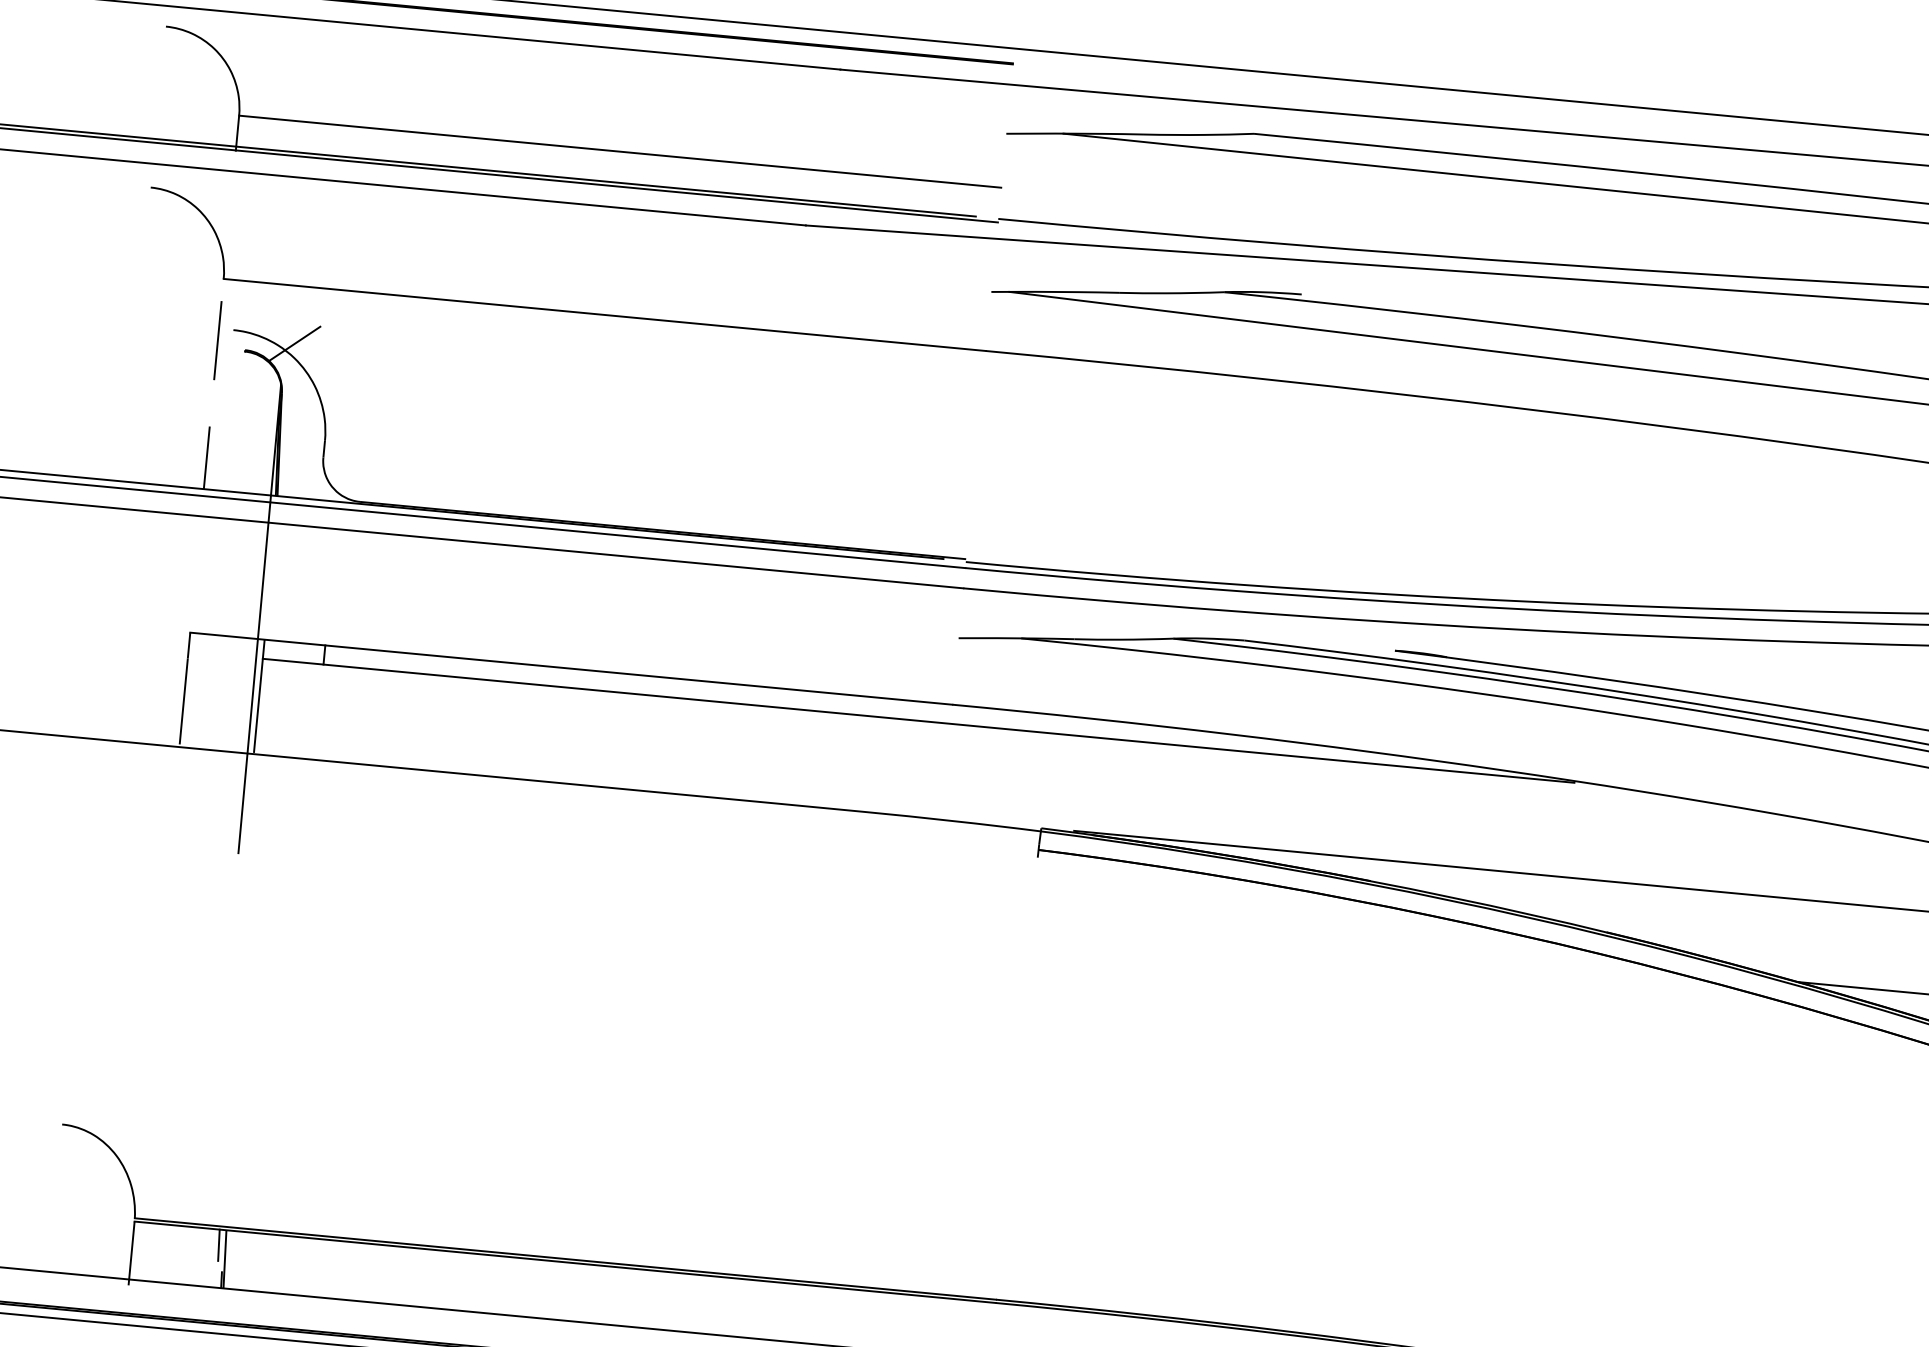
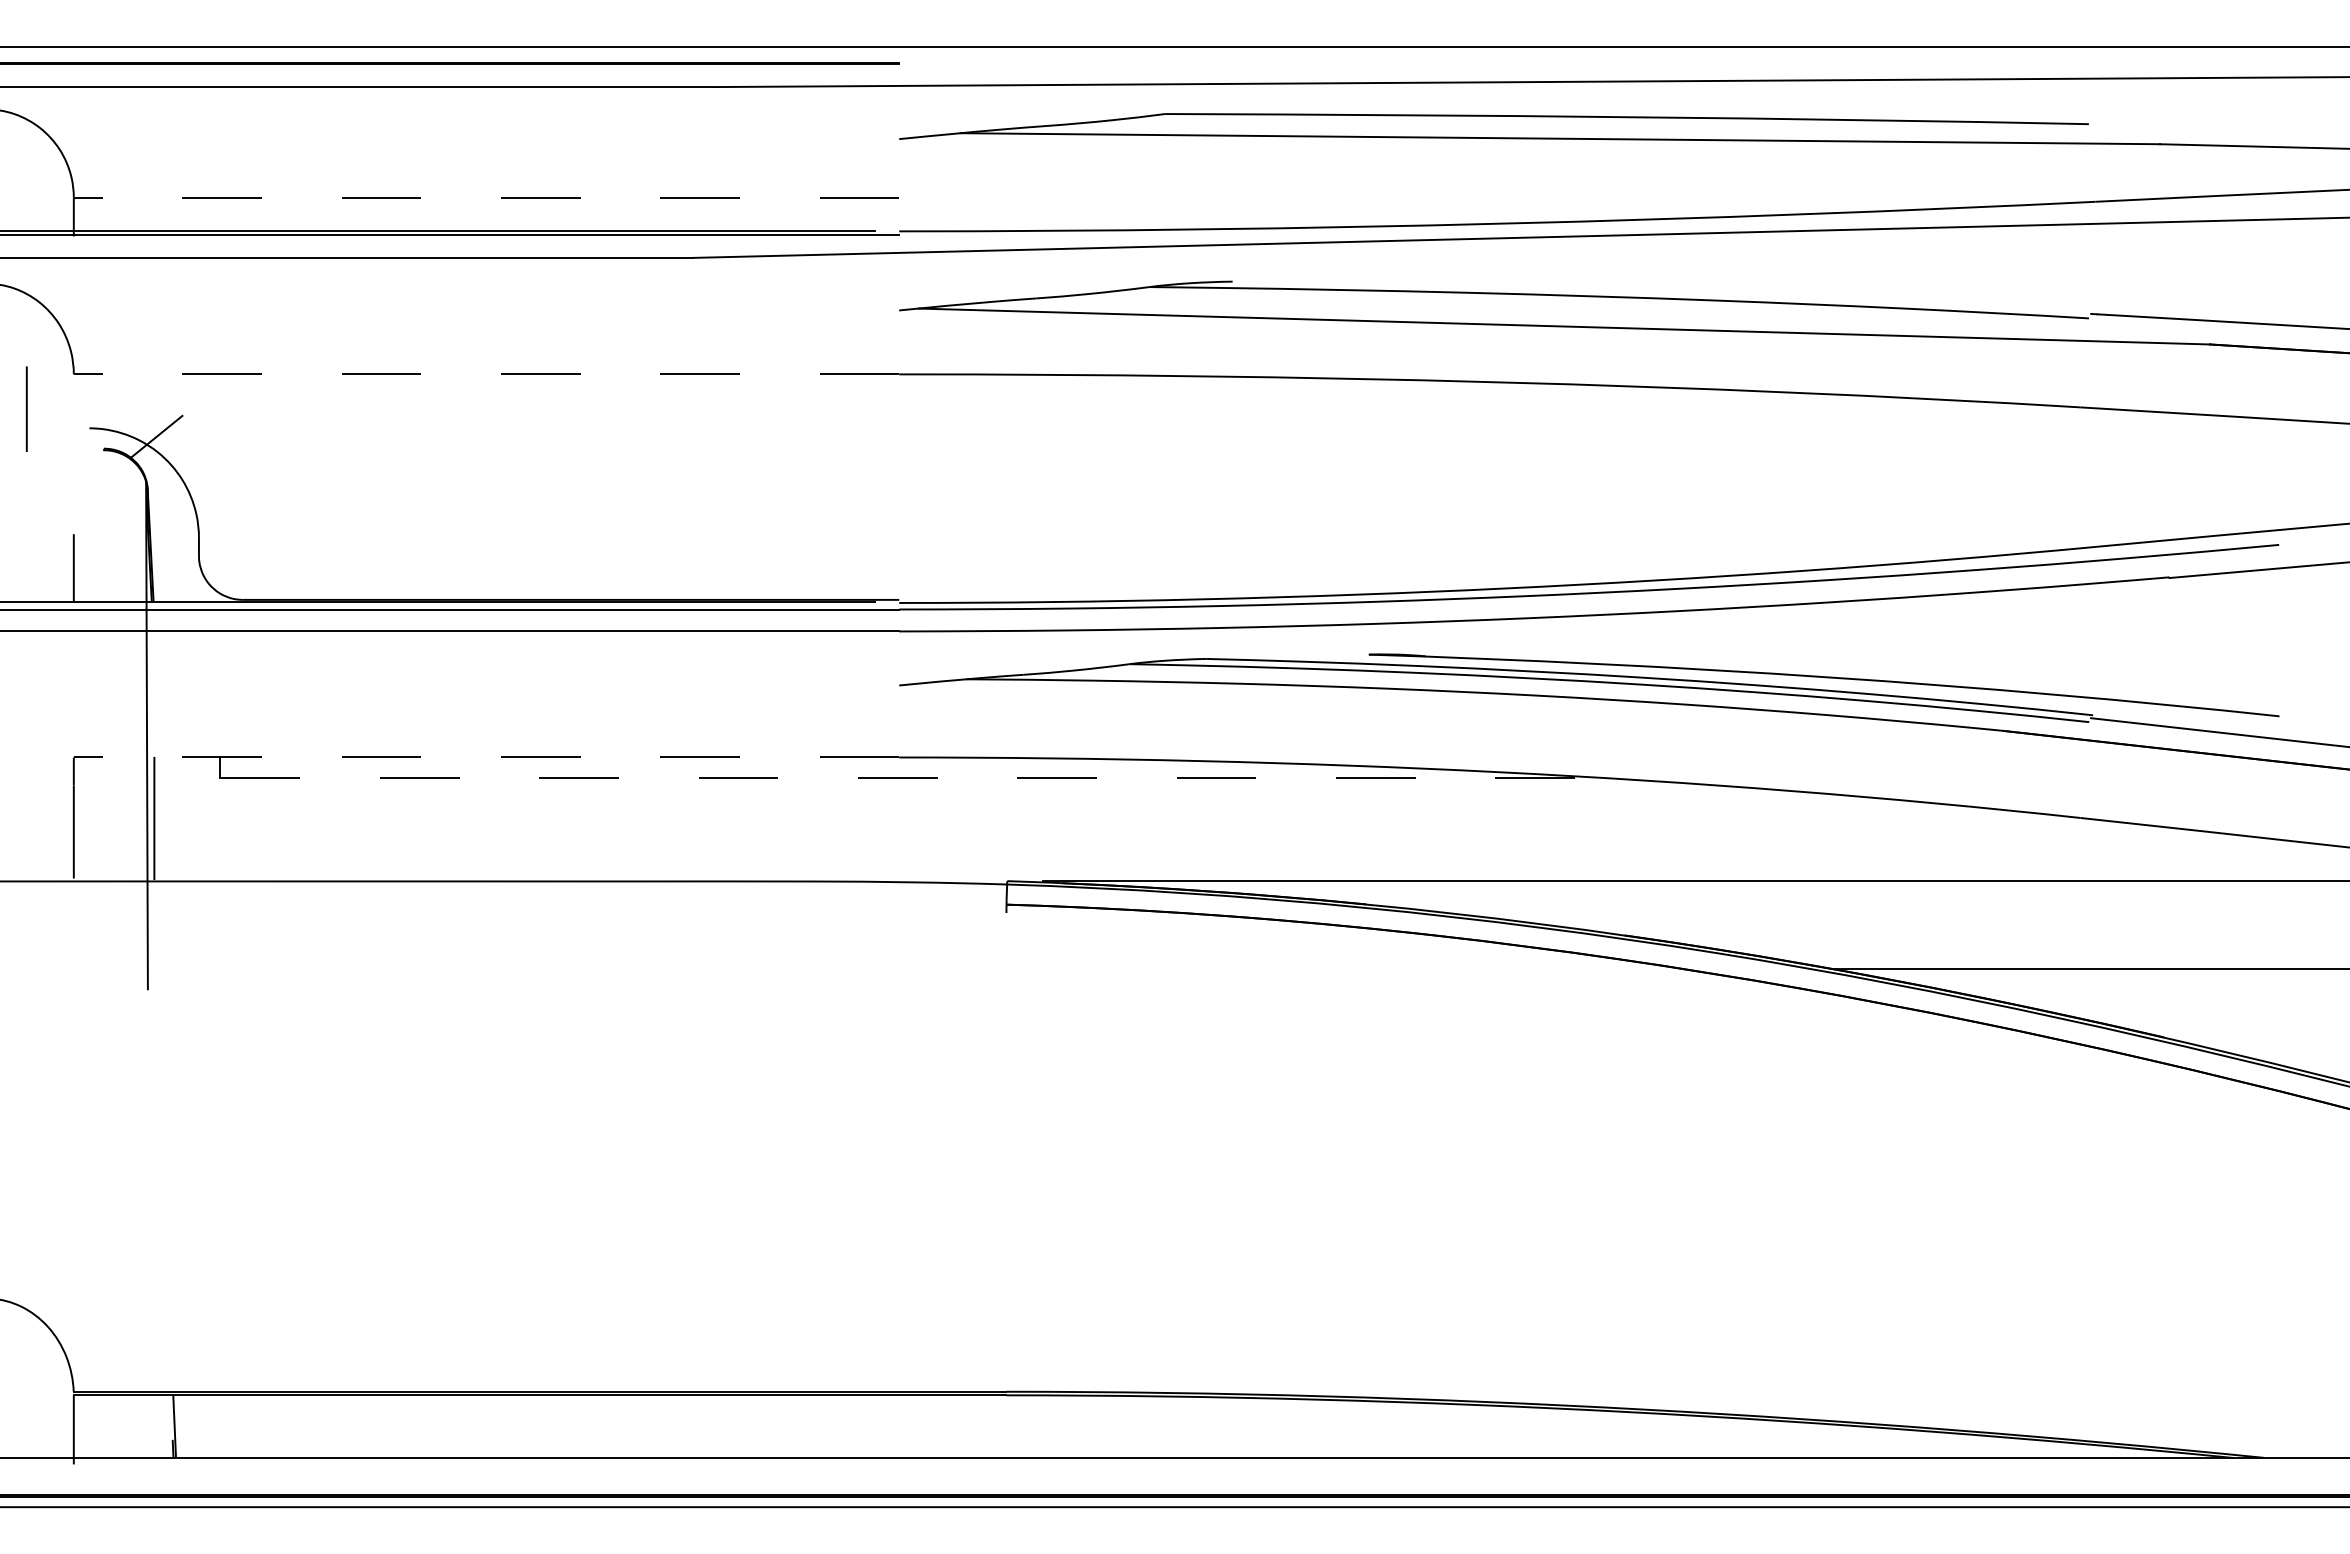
line: (620, 151) -> (486, 197), solid -> dashed
line: (604, 315) -> (486, 374), solid -> dashed
line: (217, 339) -> (26, 408), moved
line: (571, 668) -> (486, 757), solid -> dashed
line: (918, 721) -> (864, 778), solid -> dashed
line: (218, 1245) -> (166, 1412), removed

